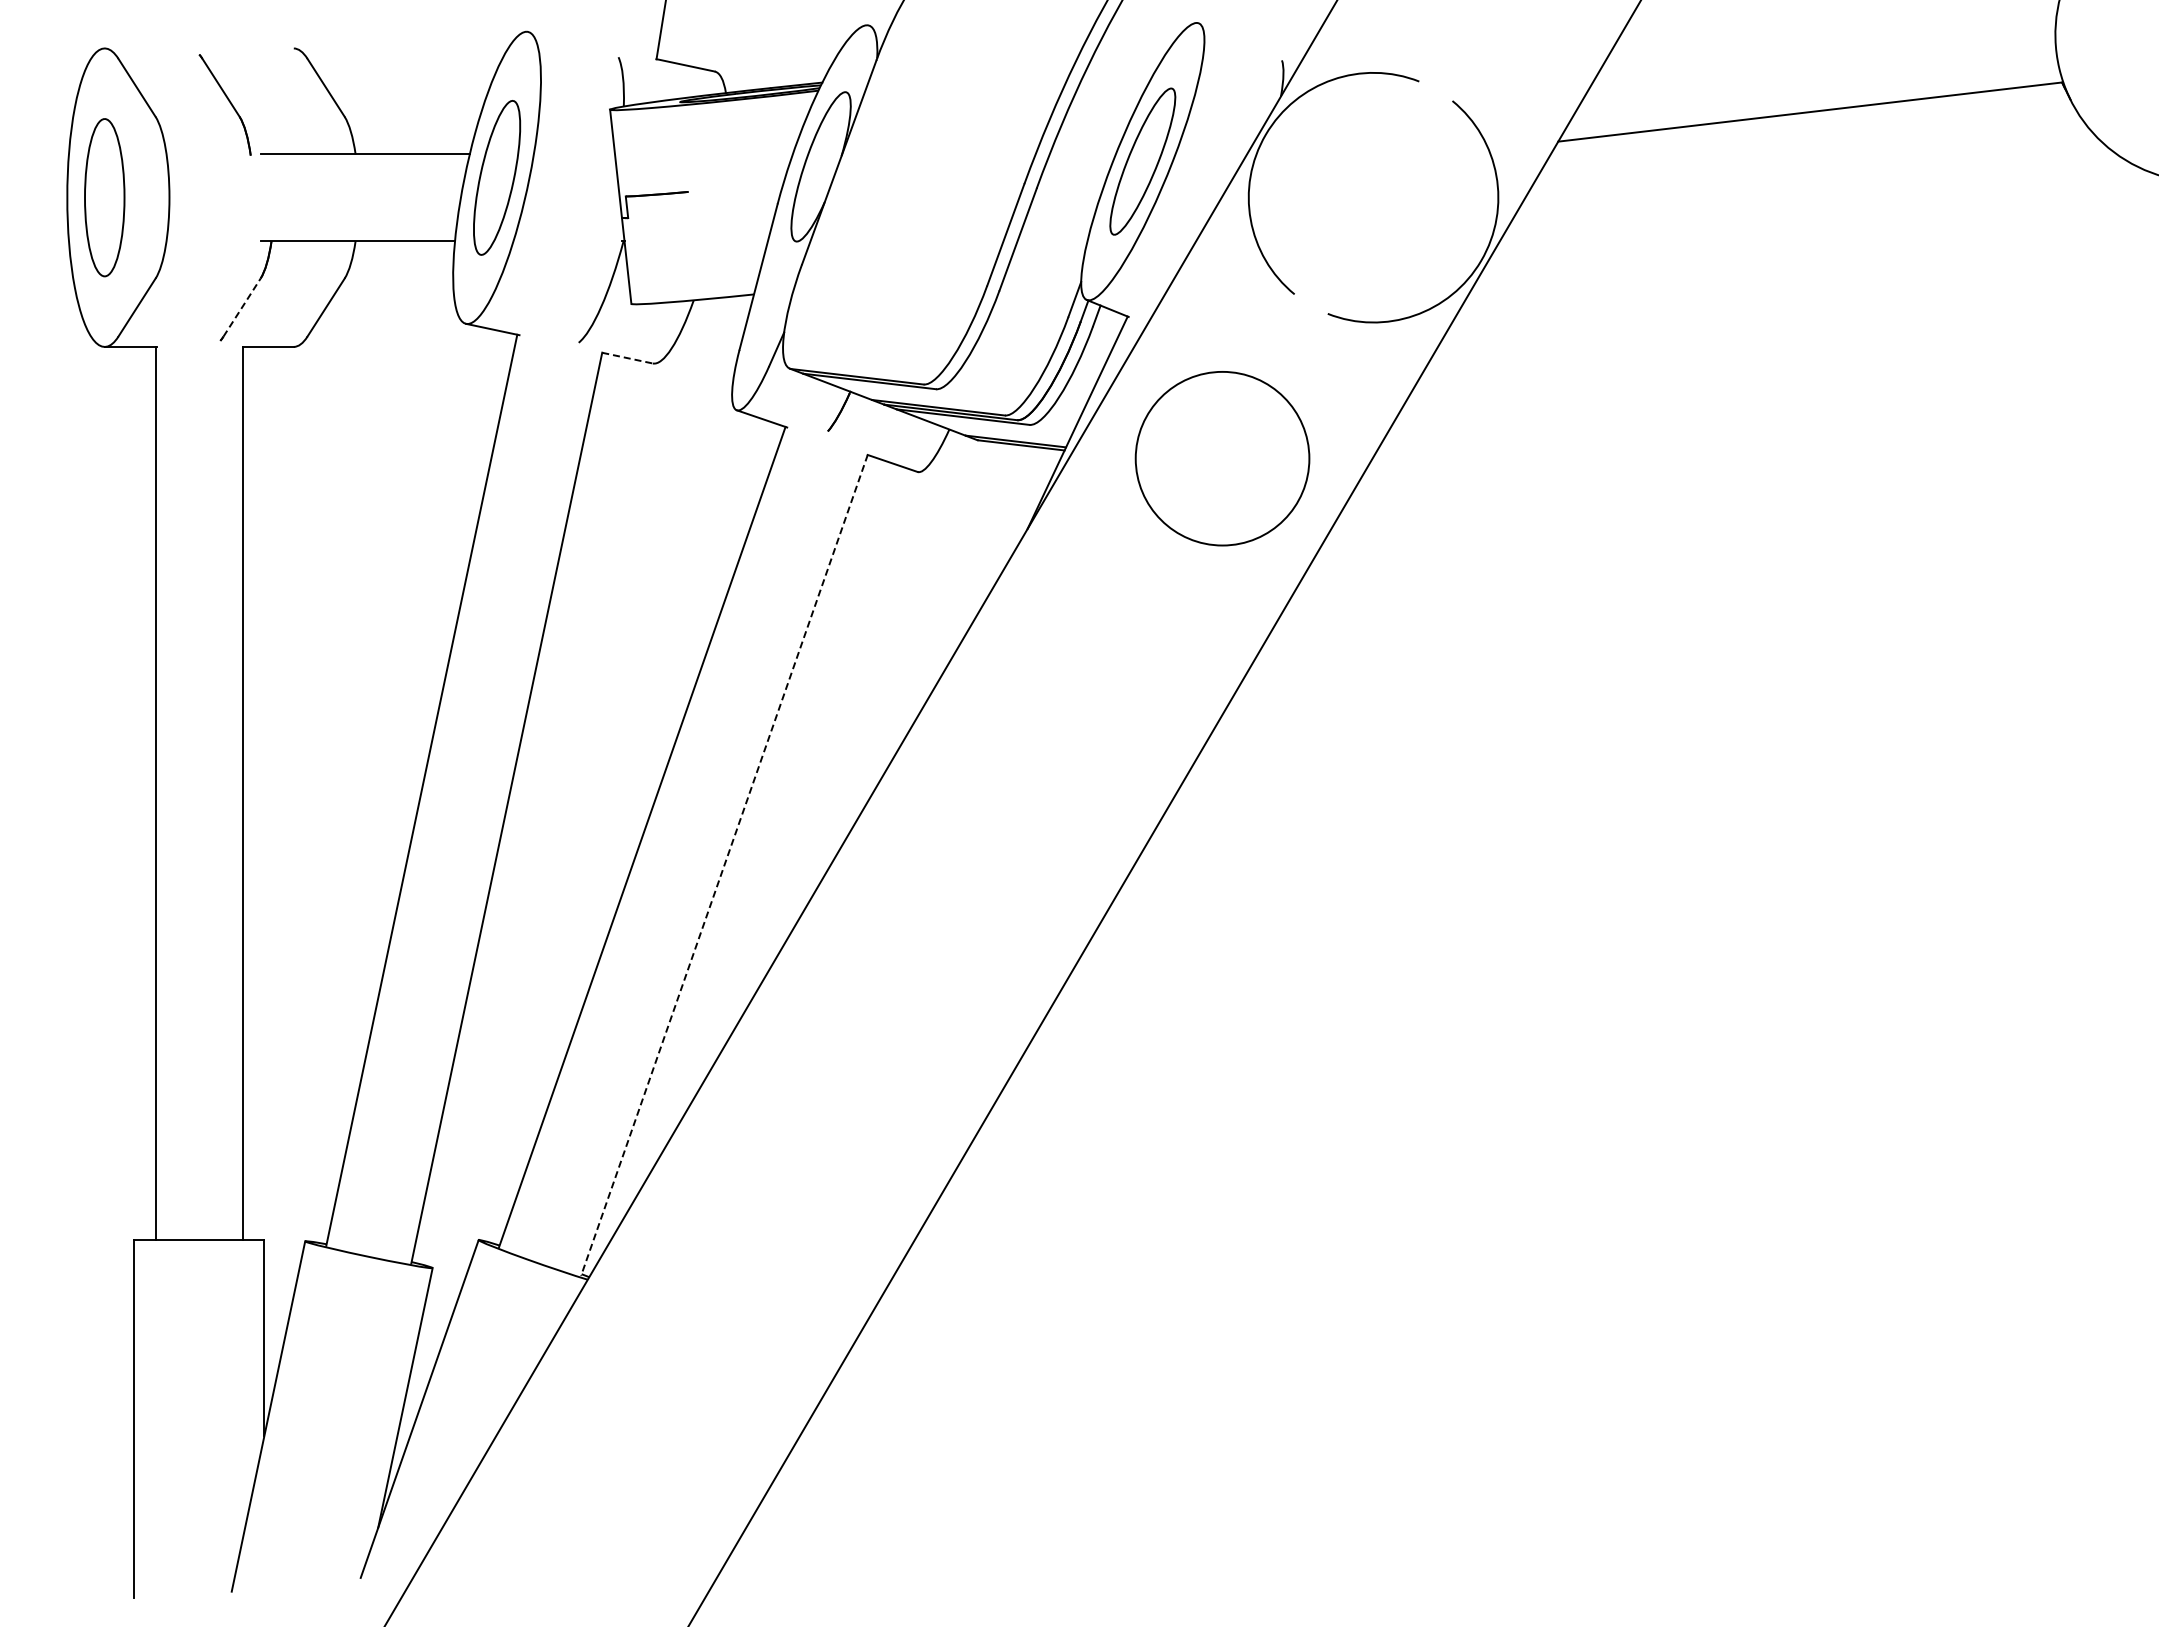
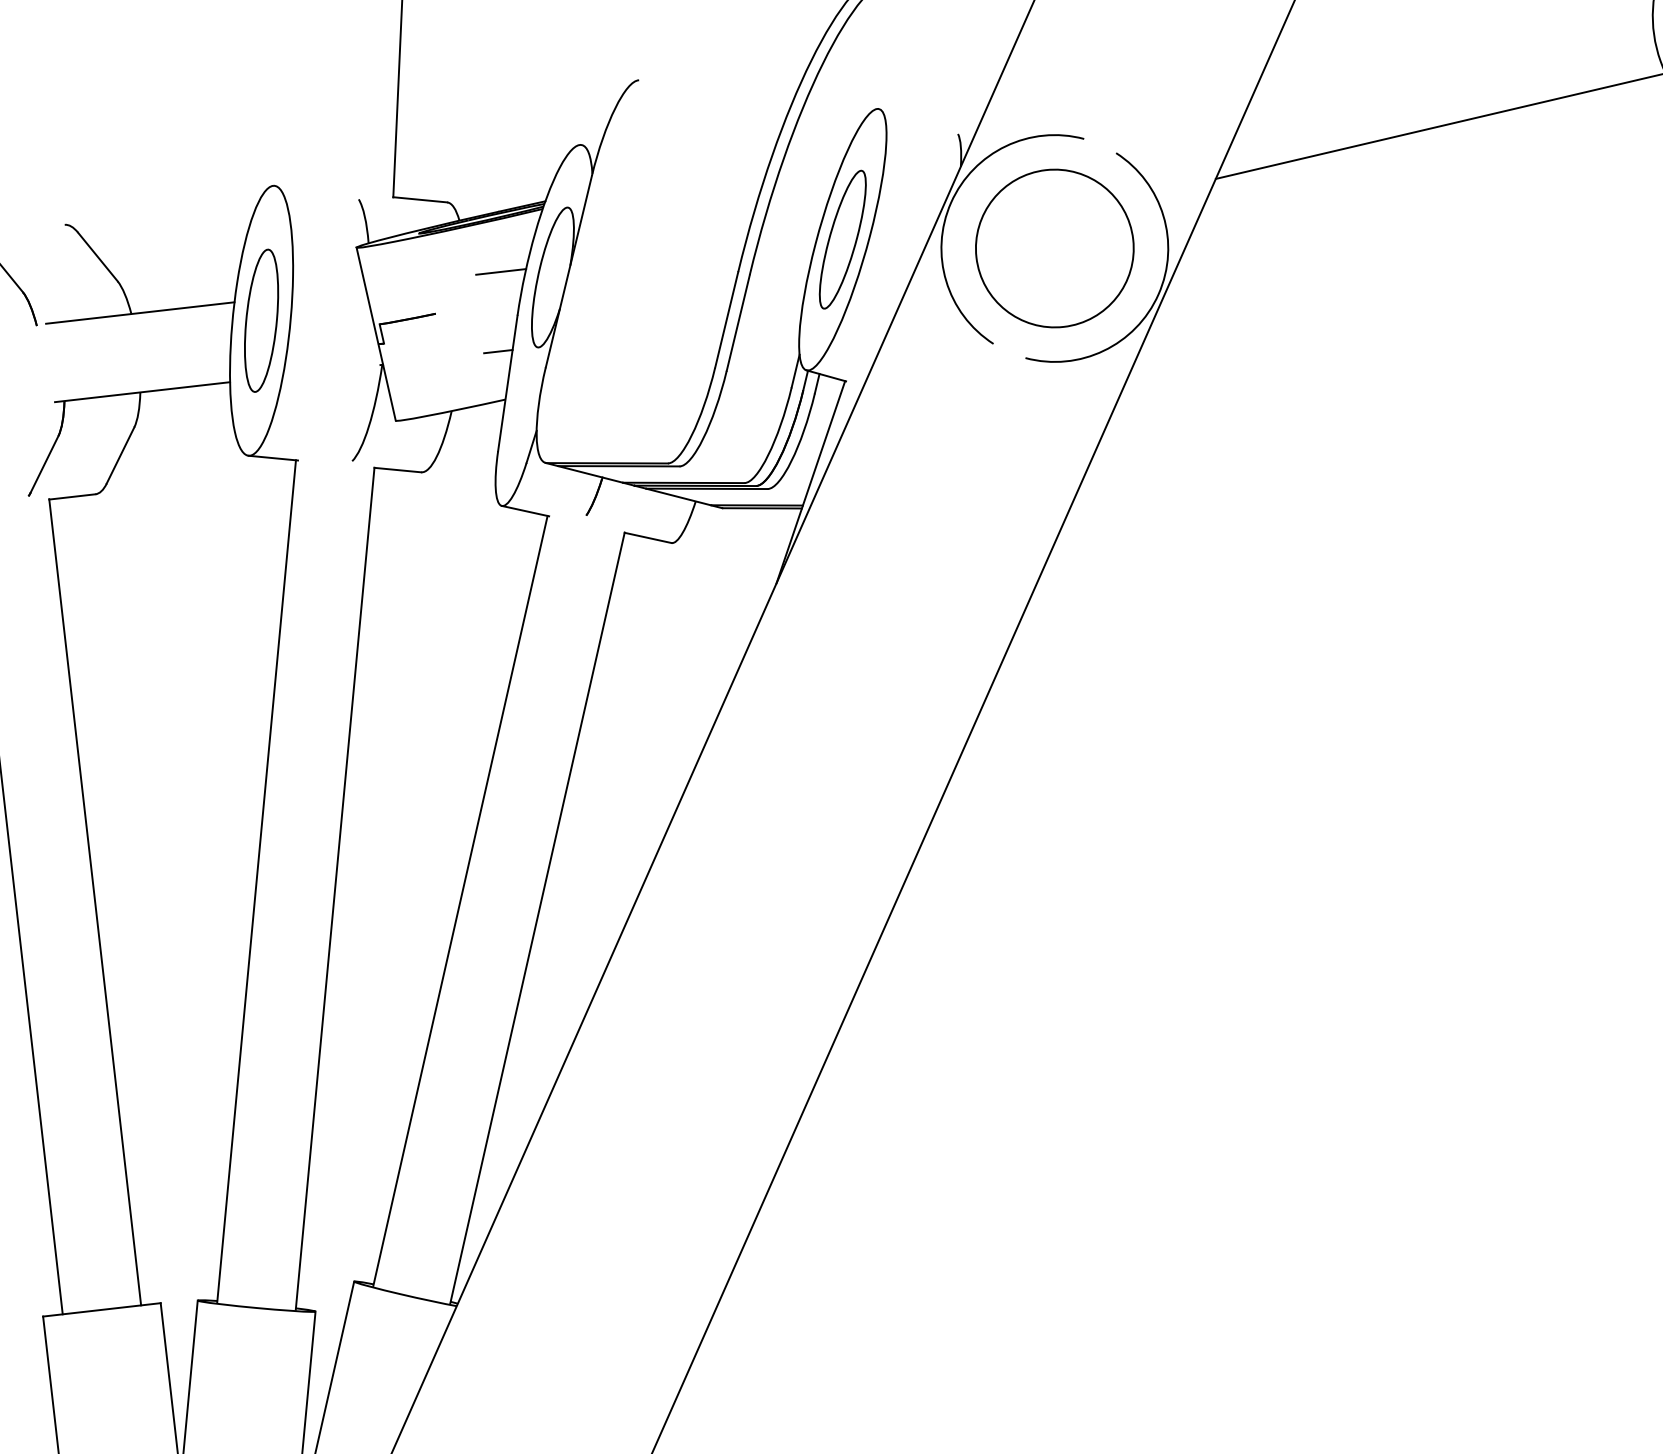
line: (764, 154) -> (500, 272), added
line: (751, 241) -> (497, 352), added
line: (242, 307) -> (45, 463), dashed -> solid
line: (627, 358) -> (397, 470), dashed -> solid
circle: (1222, 458) -> (1054, 248), moved
line: (724, 865) -> (537, 918), dashed -> solid

